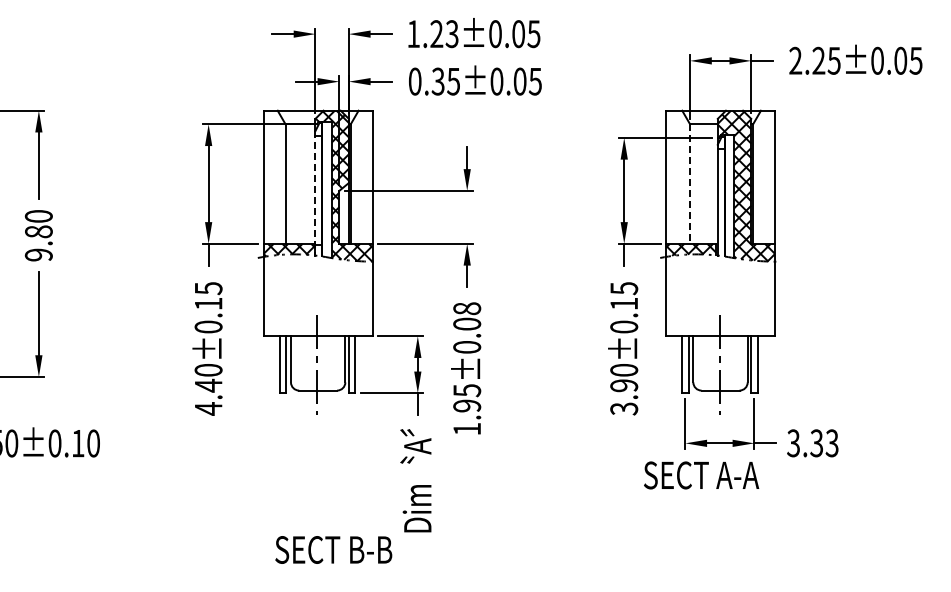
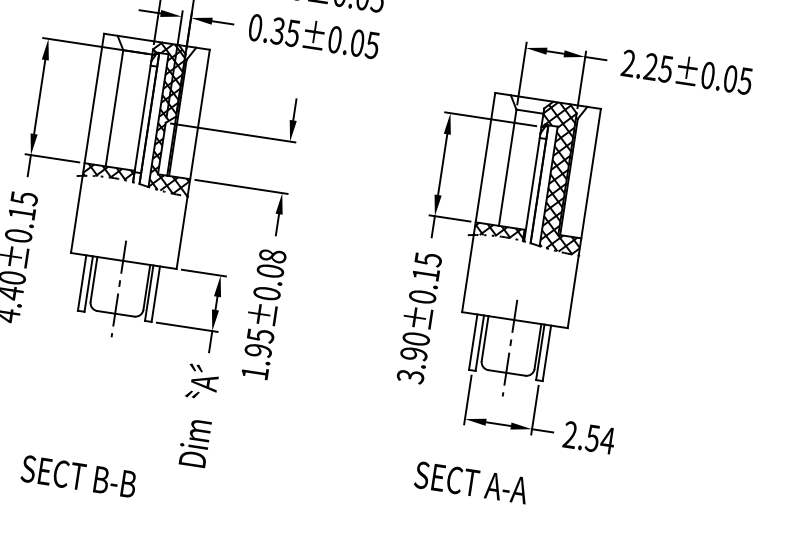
line: (690, 184) -> (508, 168), dashed -> solid
line: (315, 193) -> (142, 121), dashed -> solid
text: (813, 443) -> (589, 438), 3.33 -> 2.54
text: (701, 475) -> (471, 482), moved
text: (333, 549) -> (78, 476), moved

